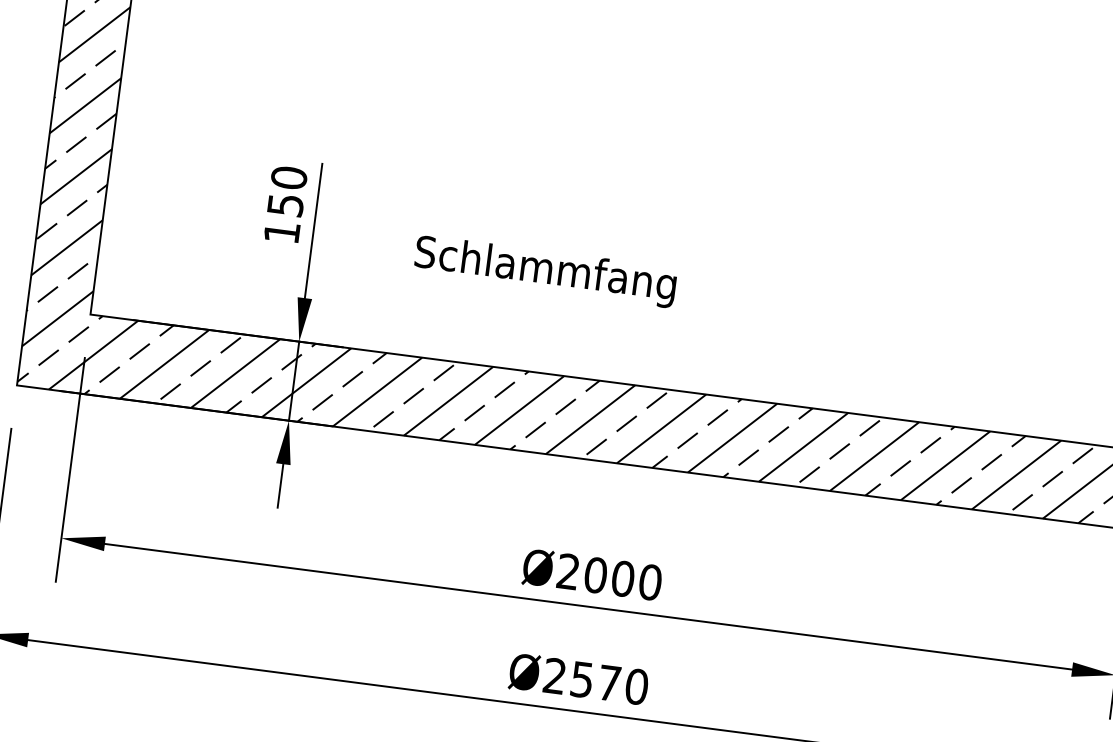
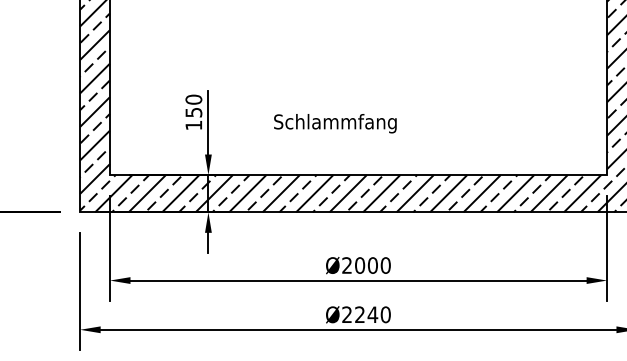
text: (545, 271) -> (335, 123), moved
text: (596, 680) -> (366, 314), Ø2570 -> Ø2240

